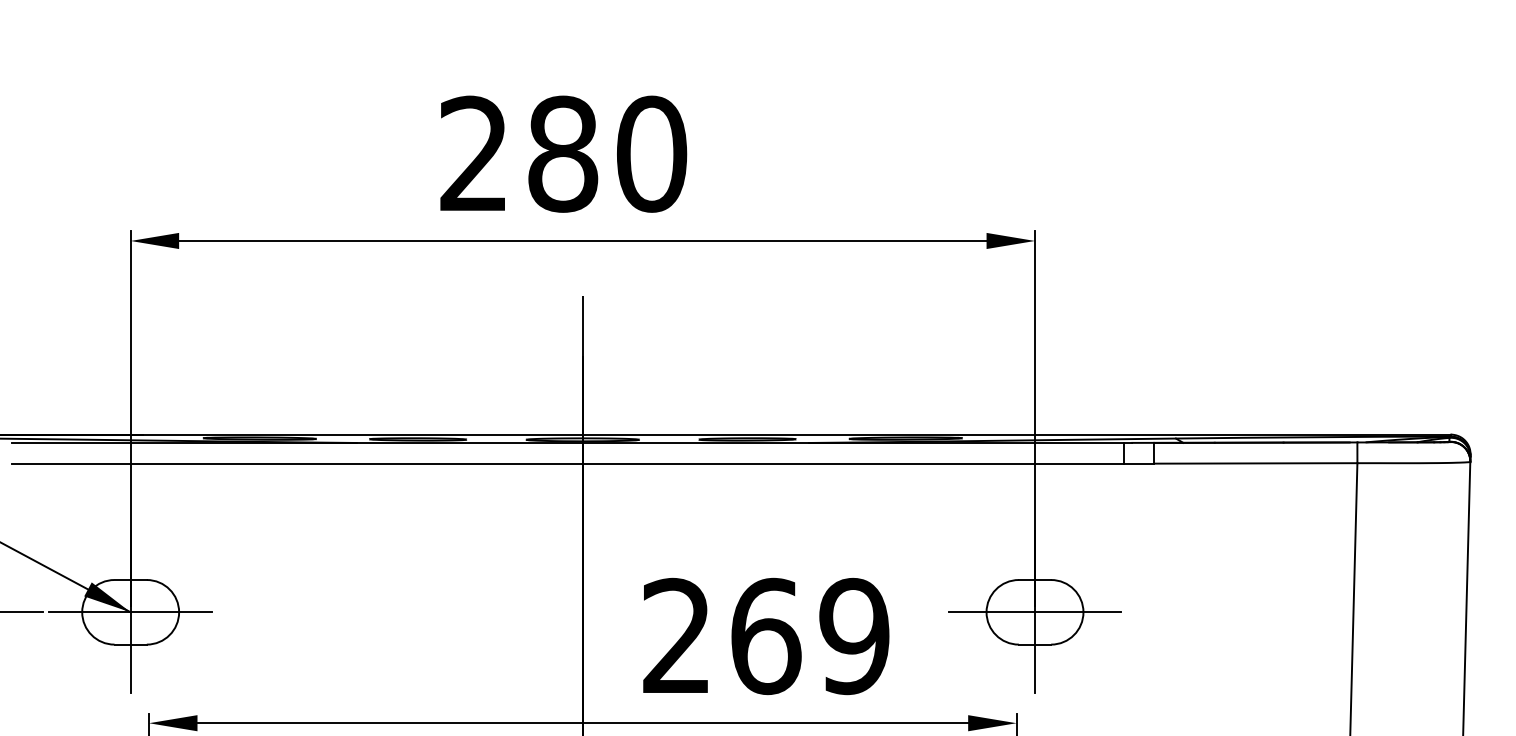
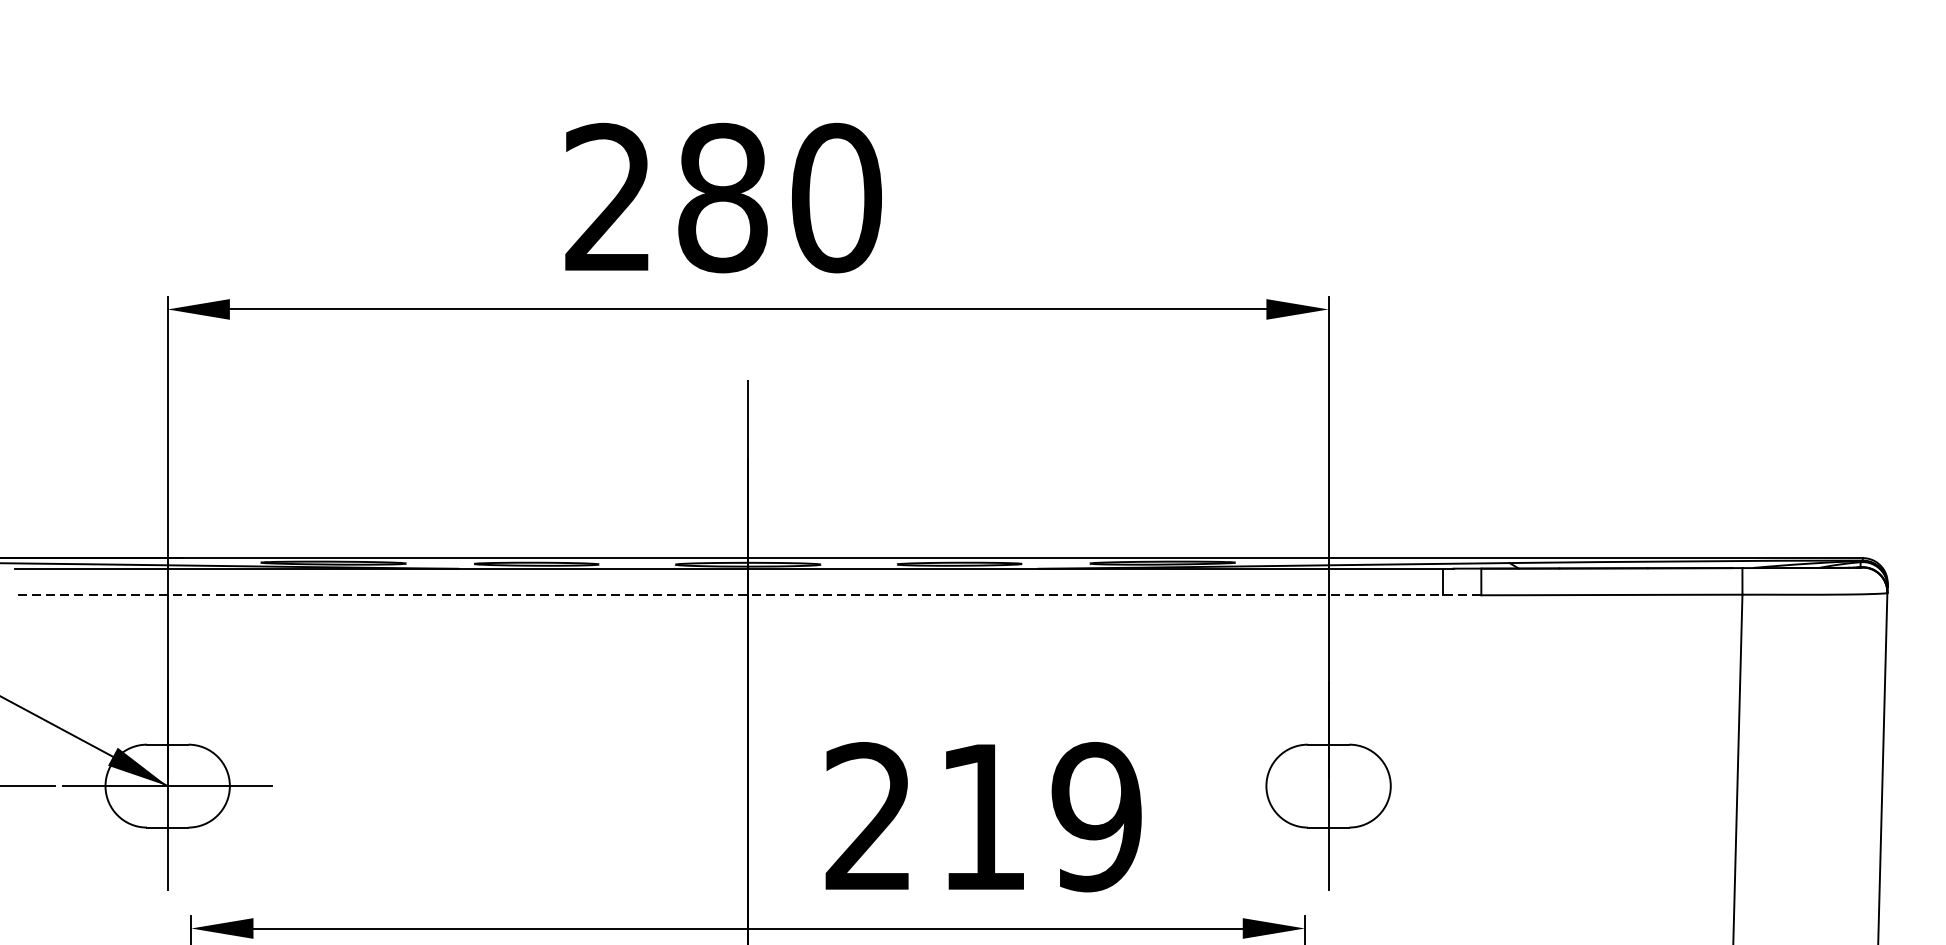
line: (582, 463) -> (747, 595), solid -> dashed
line: (1034, 612) -> (1327, 786), removed
text: (766, 636) -> (983, 817), 269 -> 219

